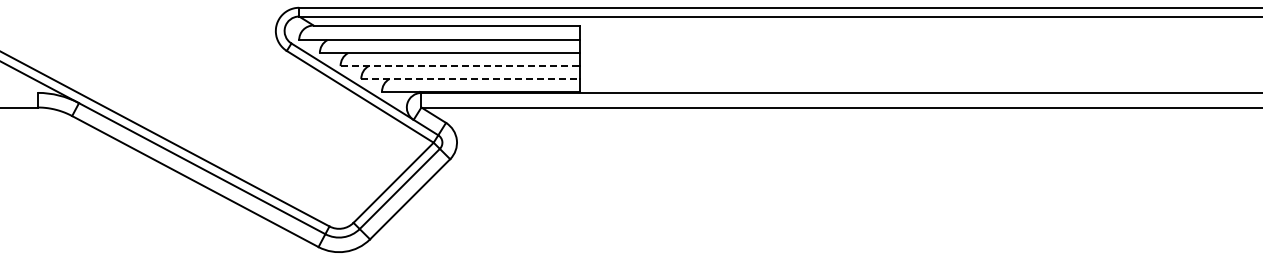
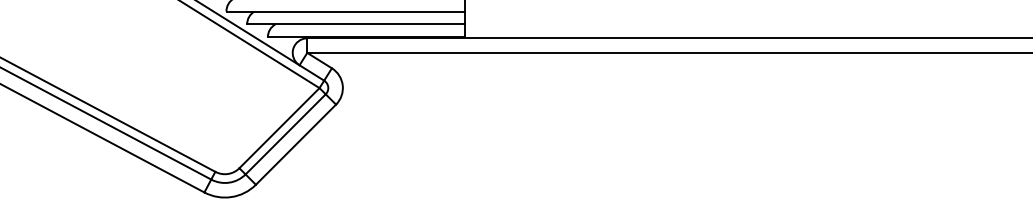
line: (460, 66) -> (346, 11), dashed -> solid
line: (470, 79) -> (356, 24), dashed -> solid

